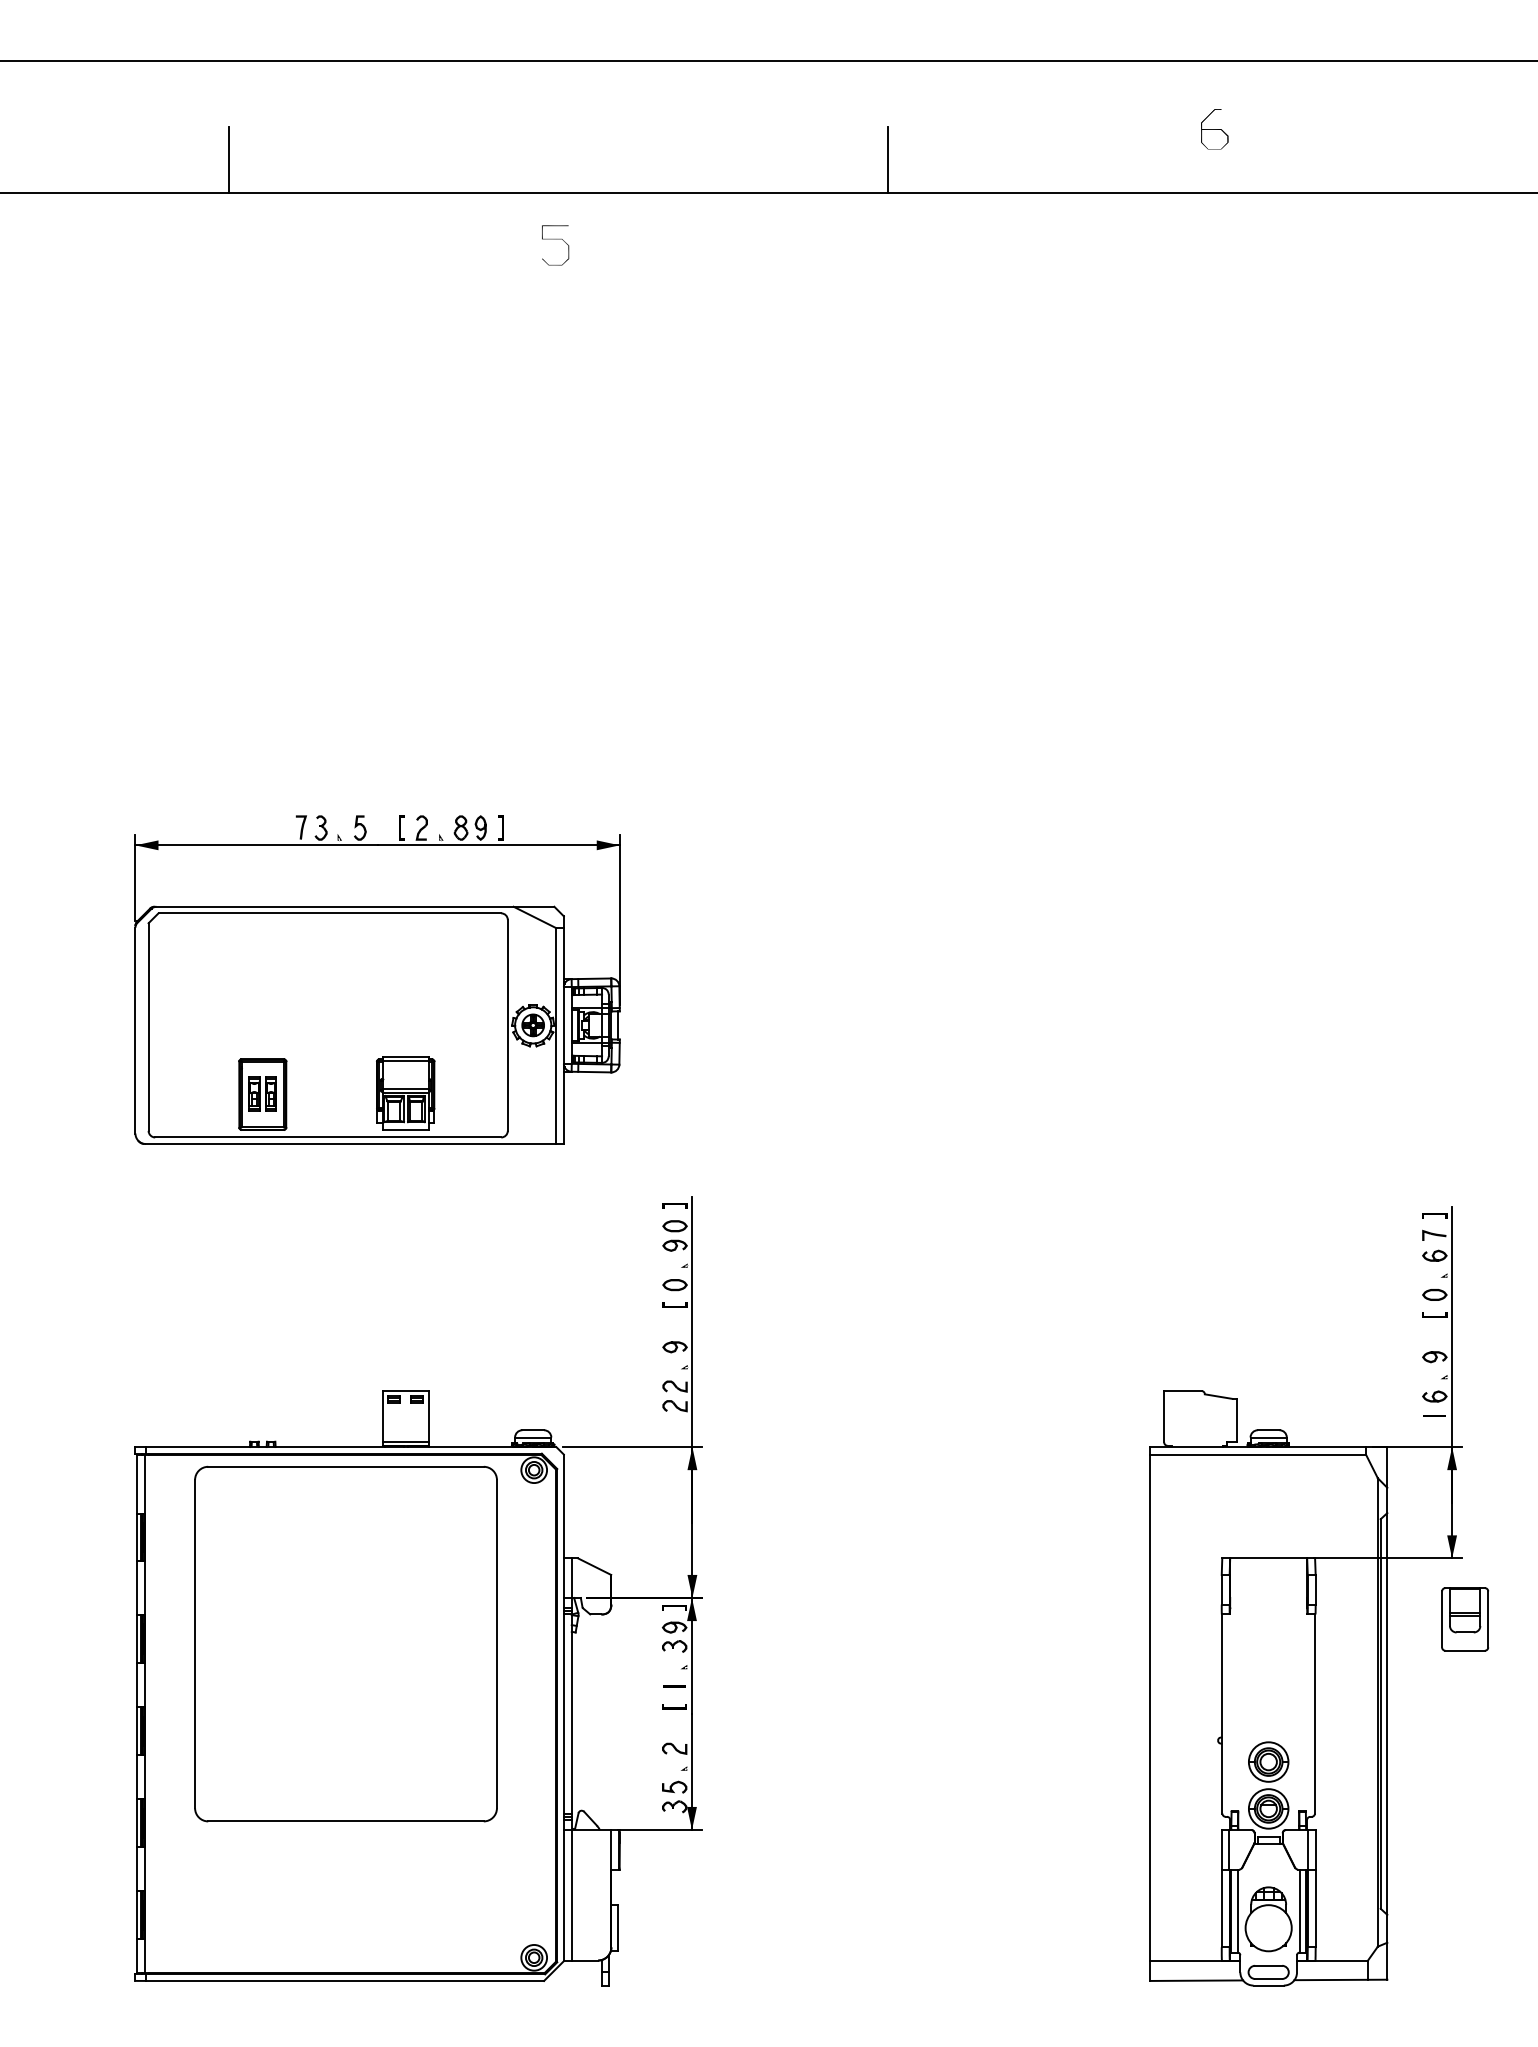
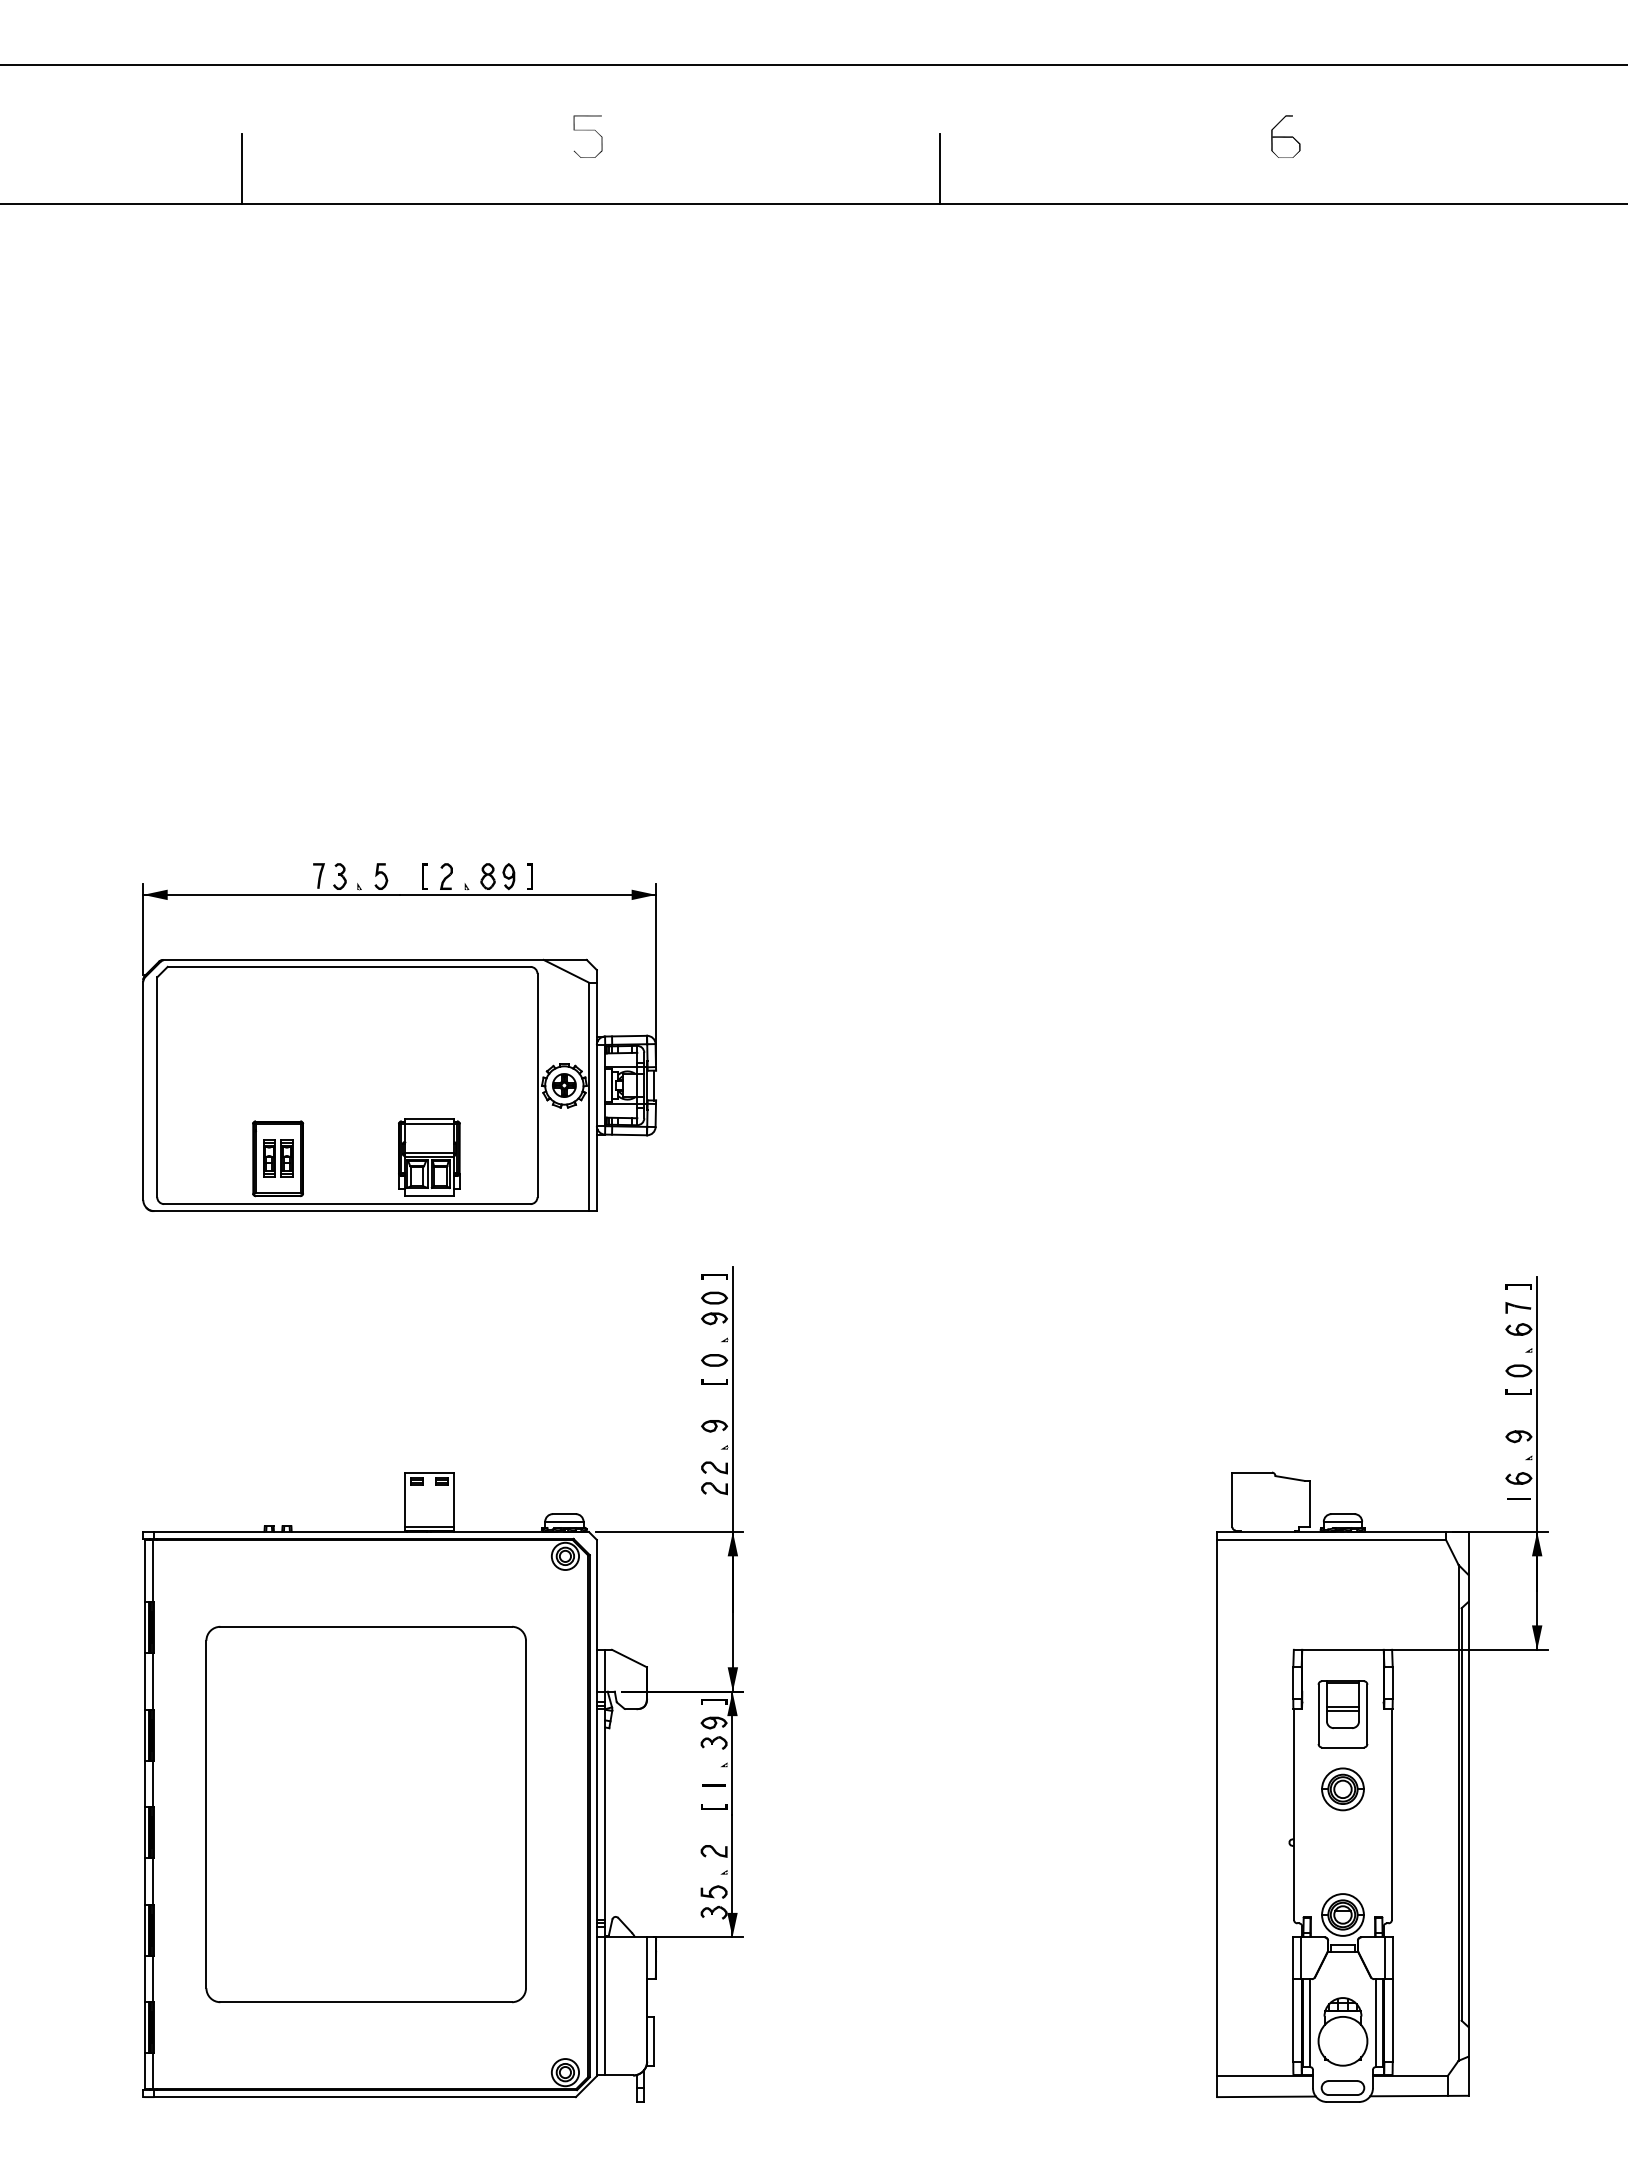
part: (555, 245) -> (587, 136), moved
part: (1464, 1619) -> (1342, 1714), moved
part: (345, 1644) -> (365, 1814), moved
part: (1268, 1762) -> (1342, 1789), moved

